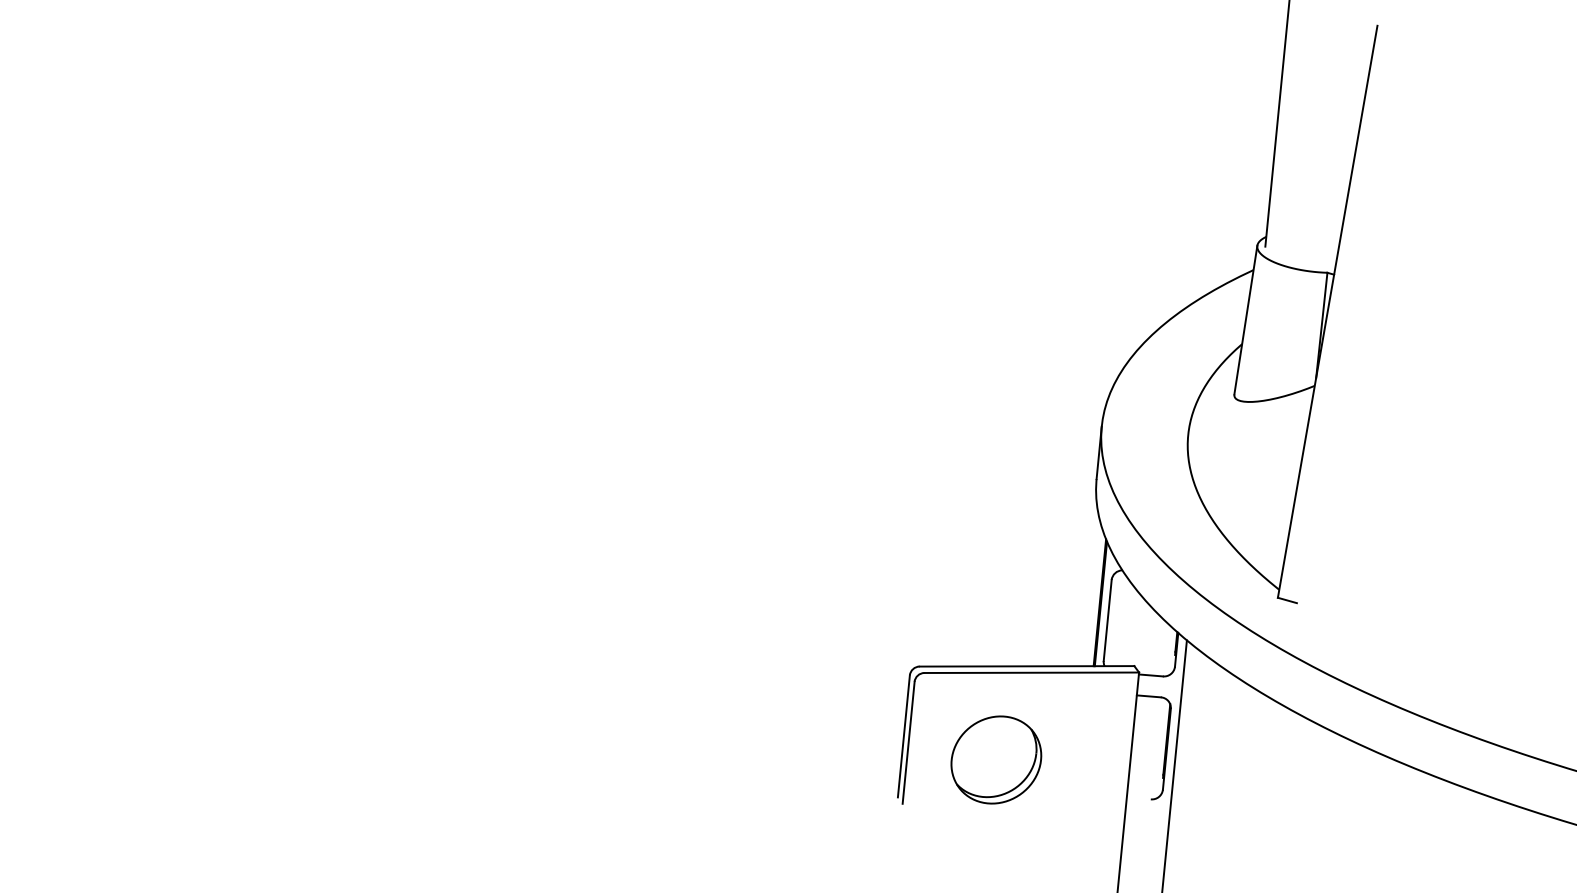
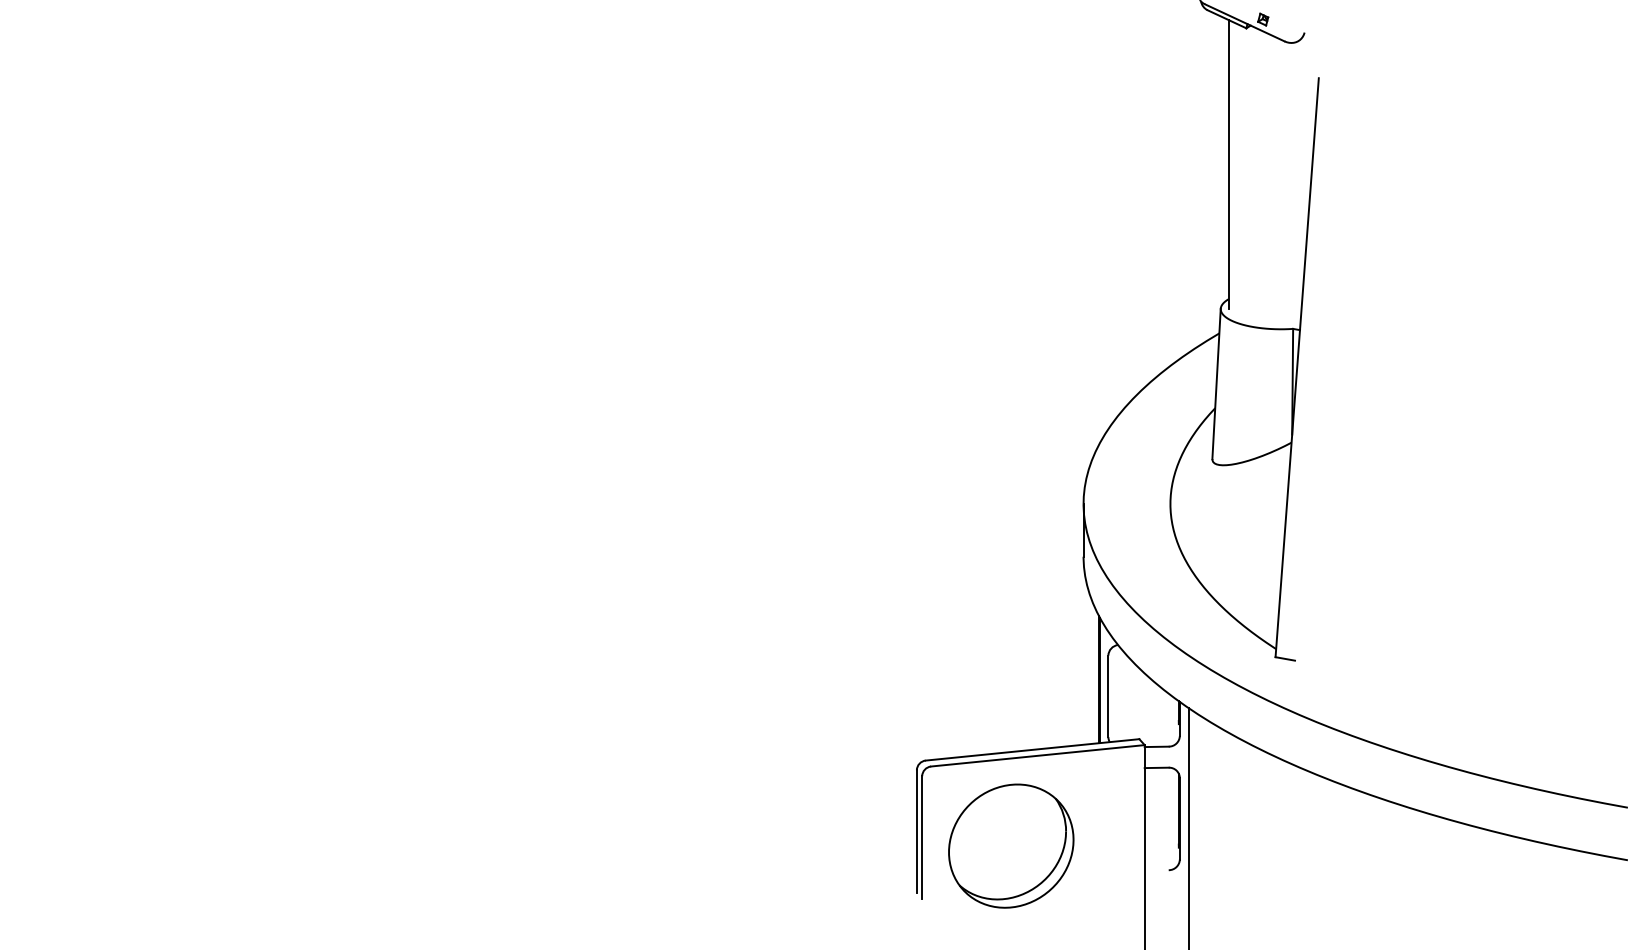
part: (995, 759) -> (1010, 845), size x1.4

